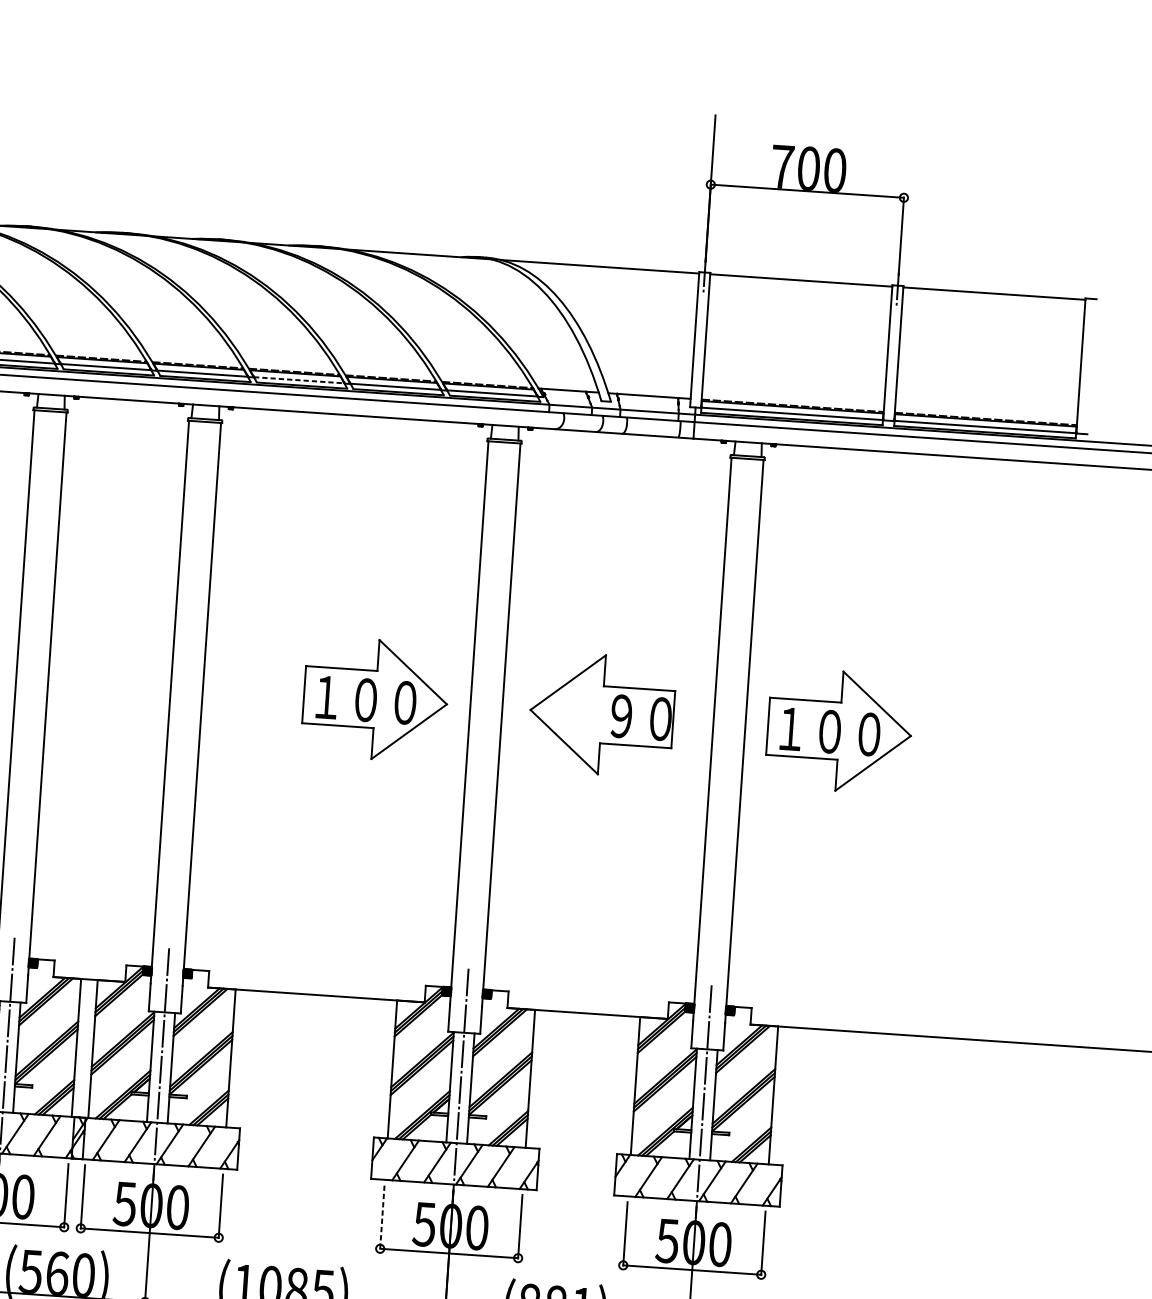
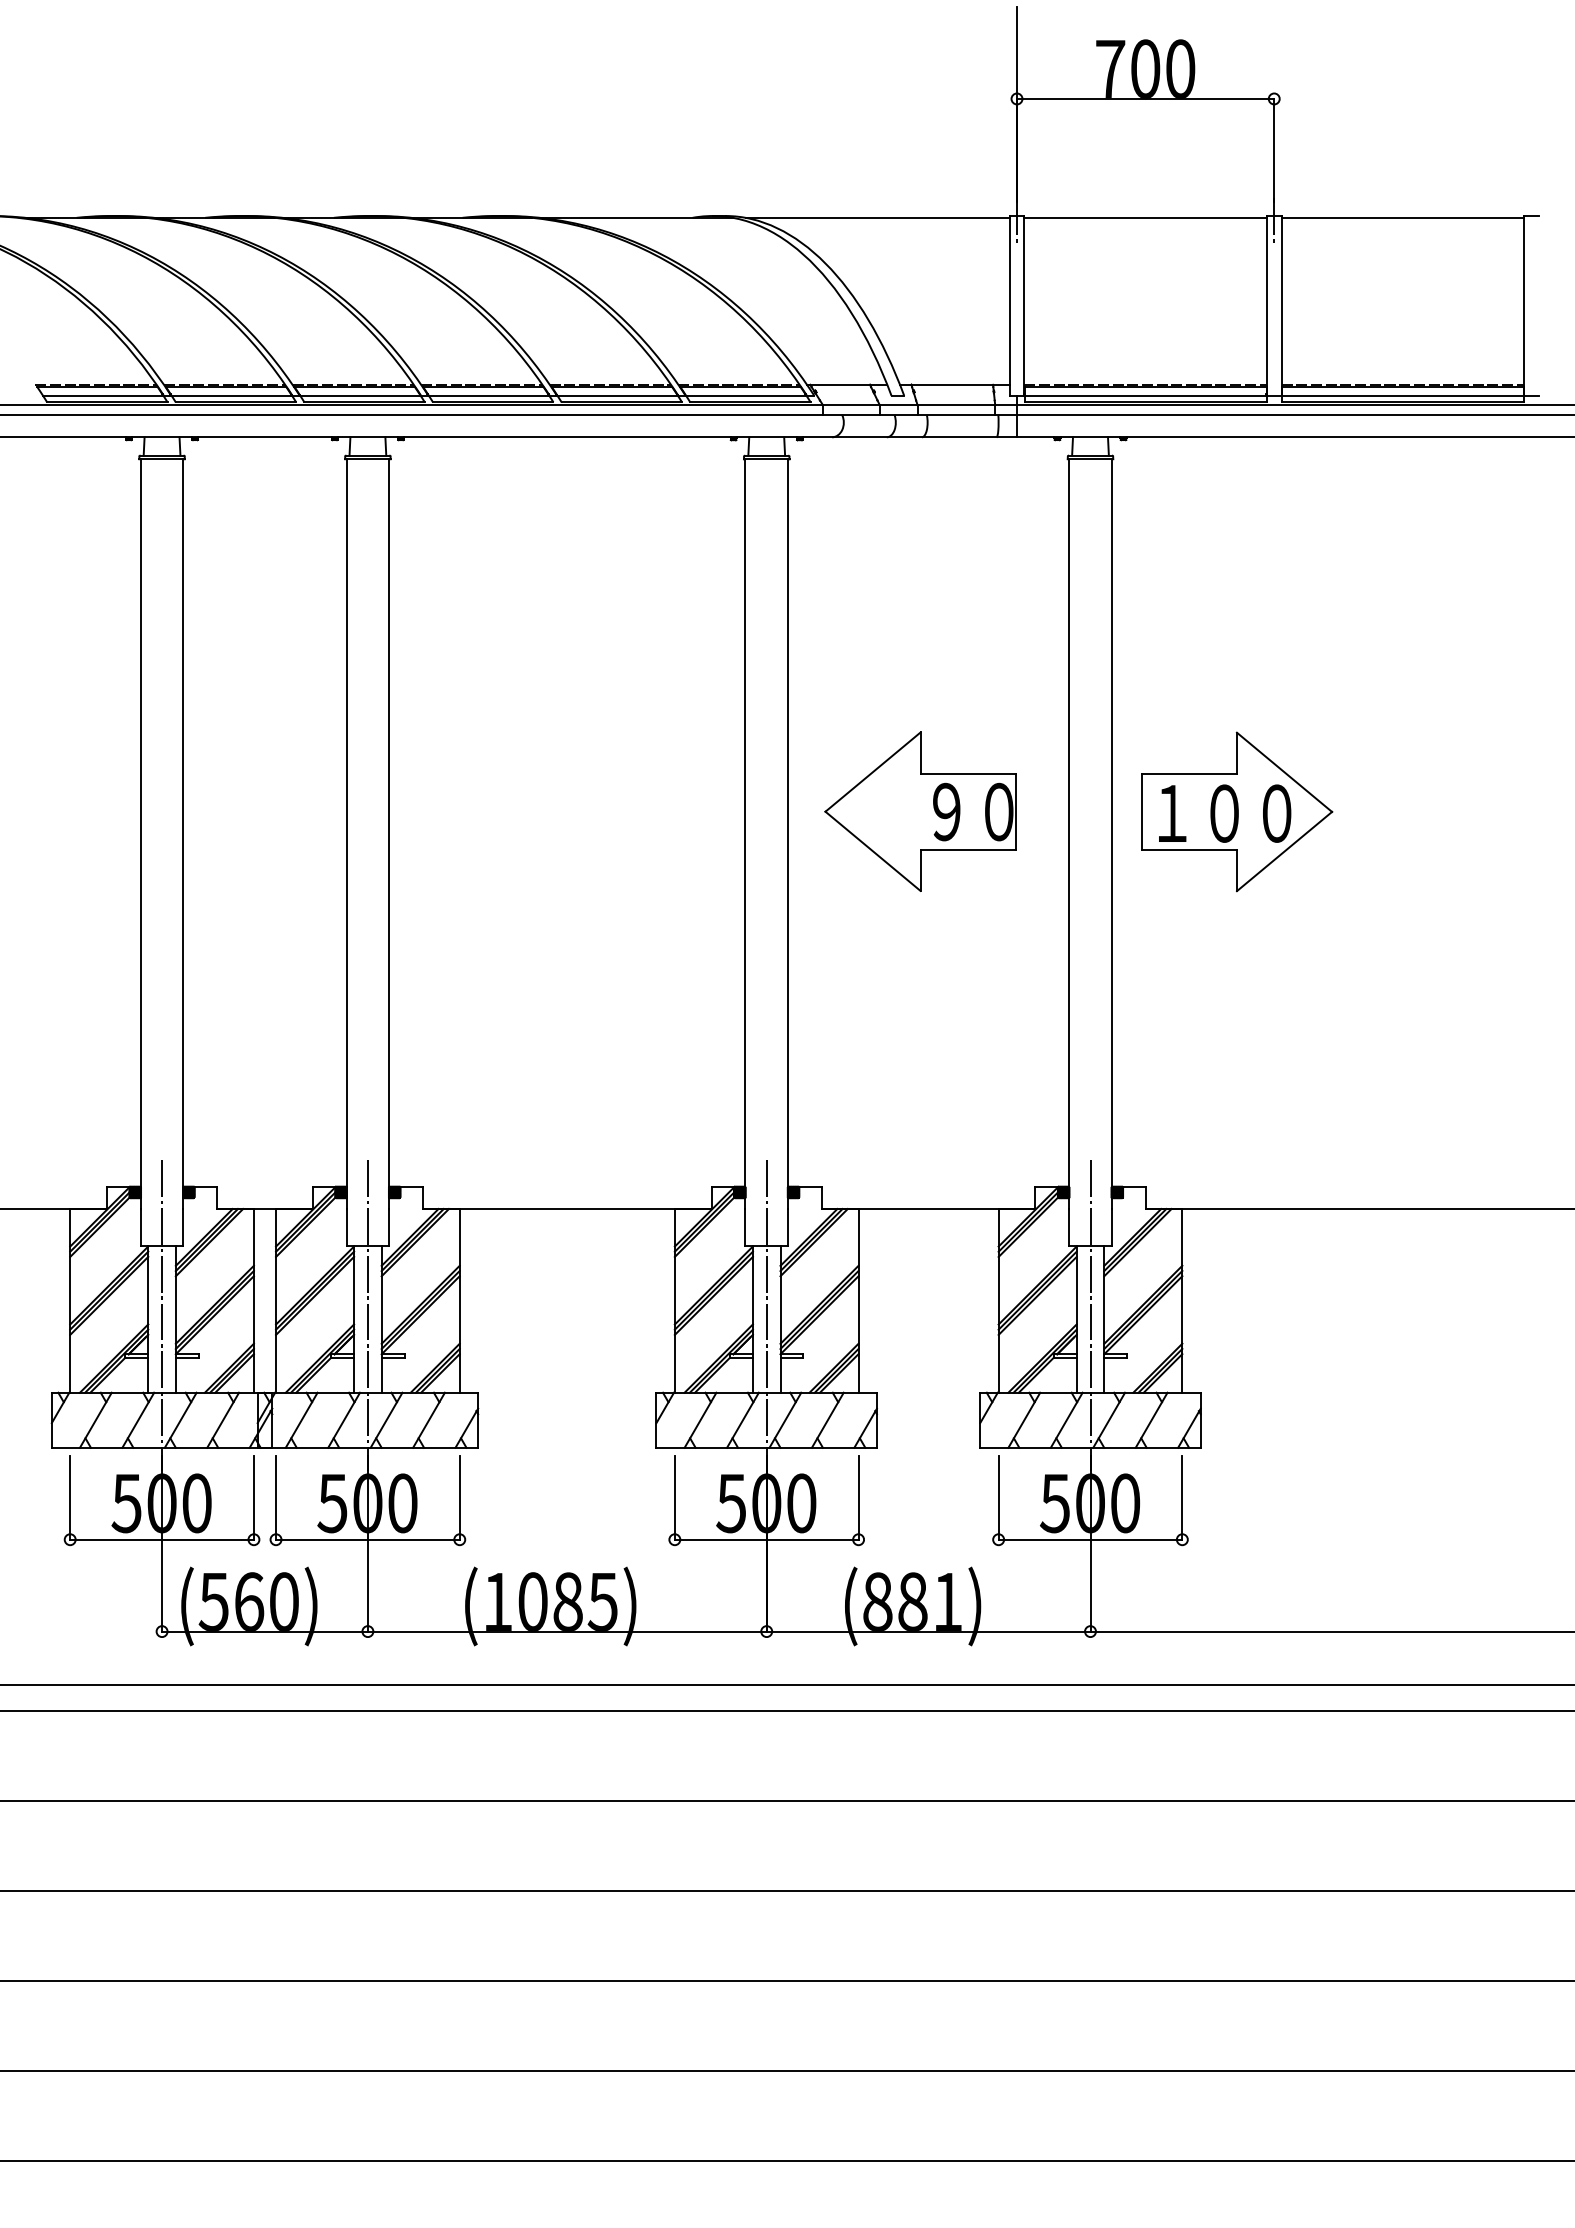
line: (299, 380) -> (489, 395), dashed -> solid
part: (375, 699) -> (619, 811), removed
line: (382, 1217) -> (674, 1498), dashed -> solid

